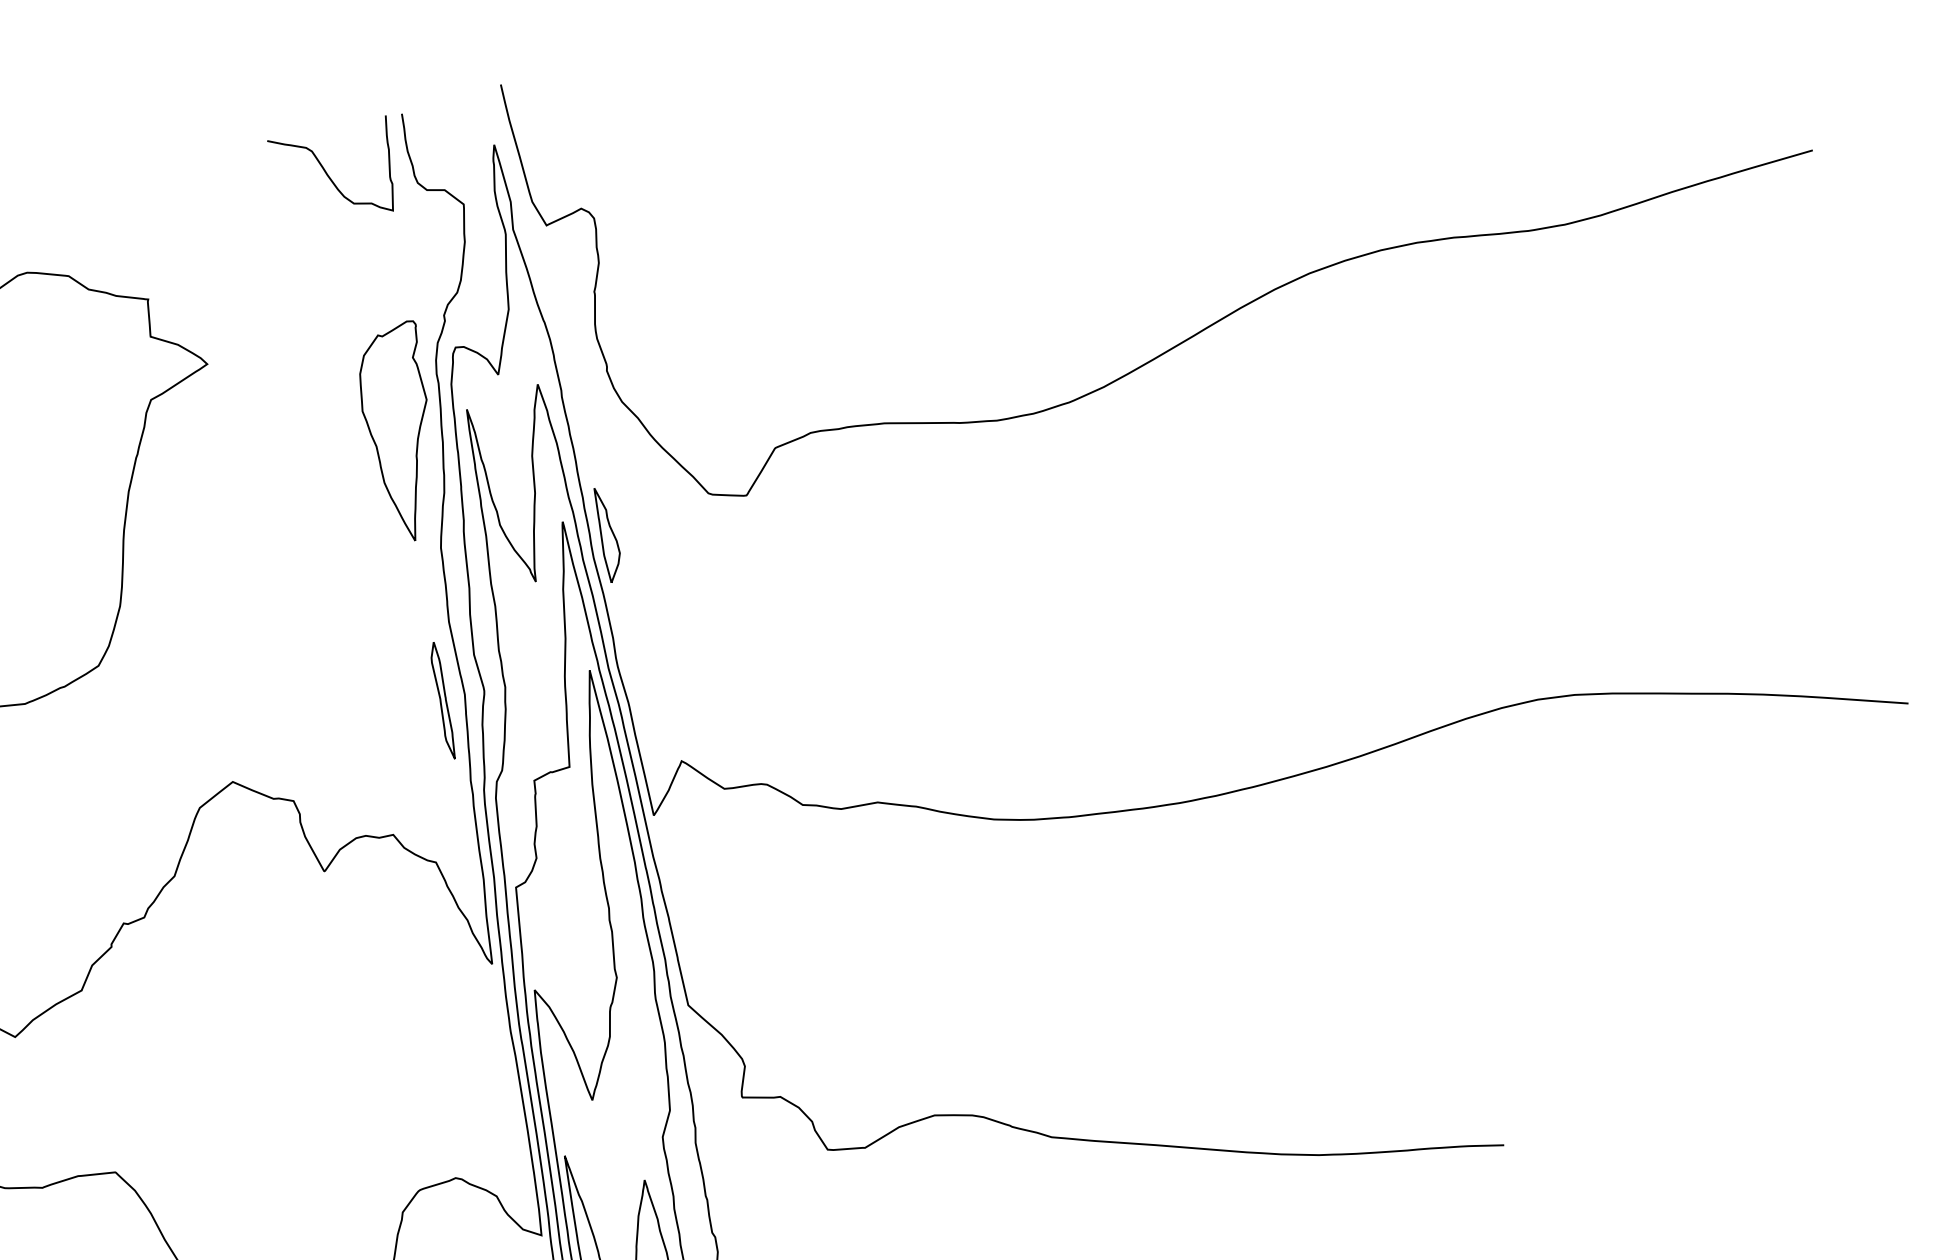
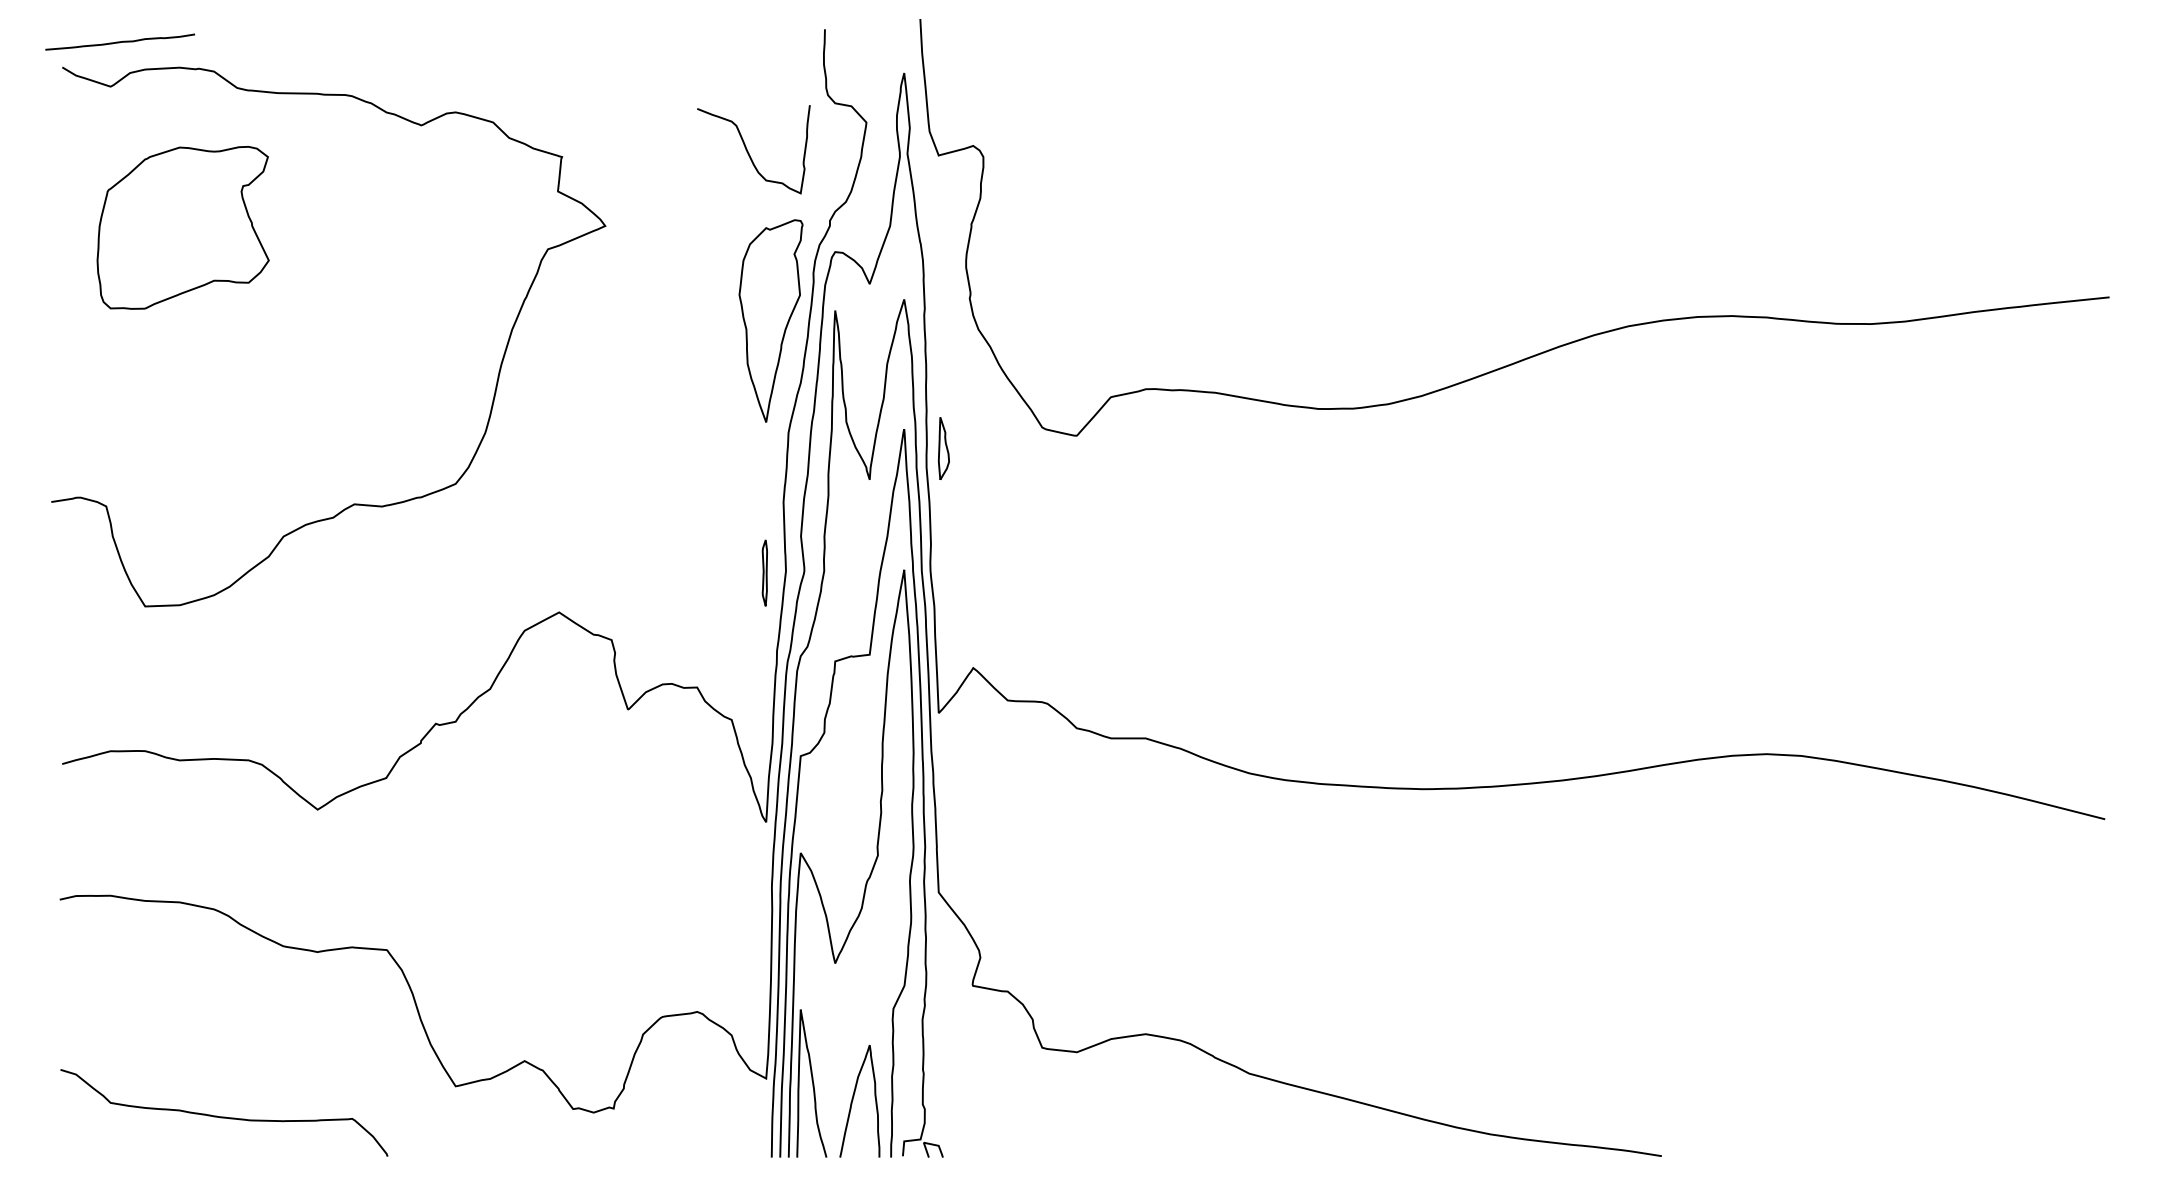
curve: (329, 176) -> (748, 151), moved
part: (607, 534) -> (943, 448), size x0.7
part: (442, 700) -> (764, 572), size x0.6

